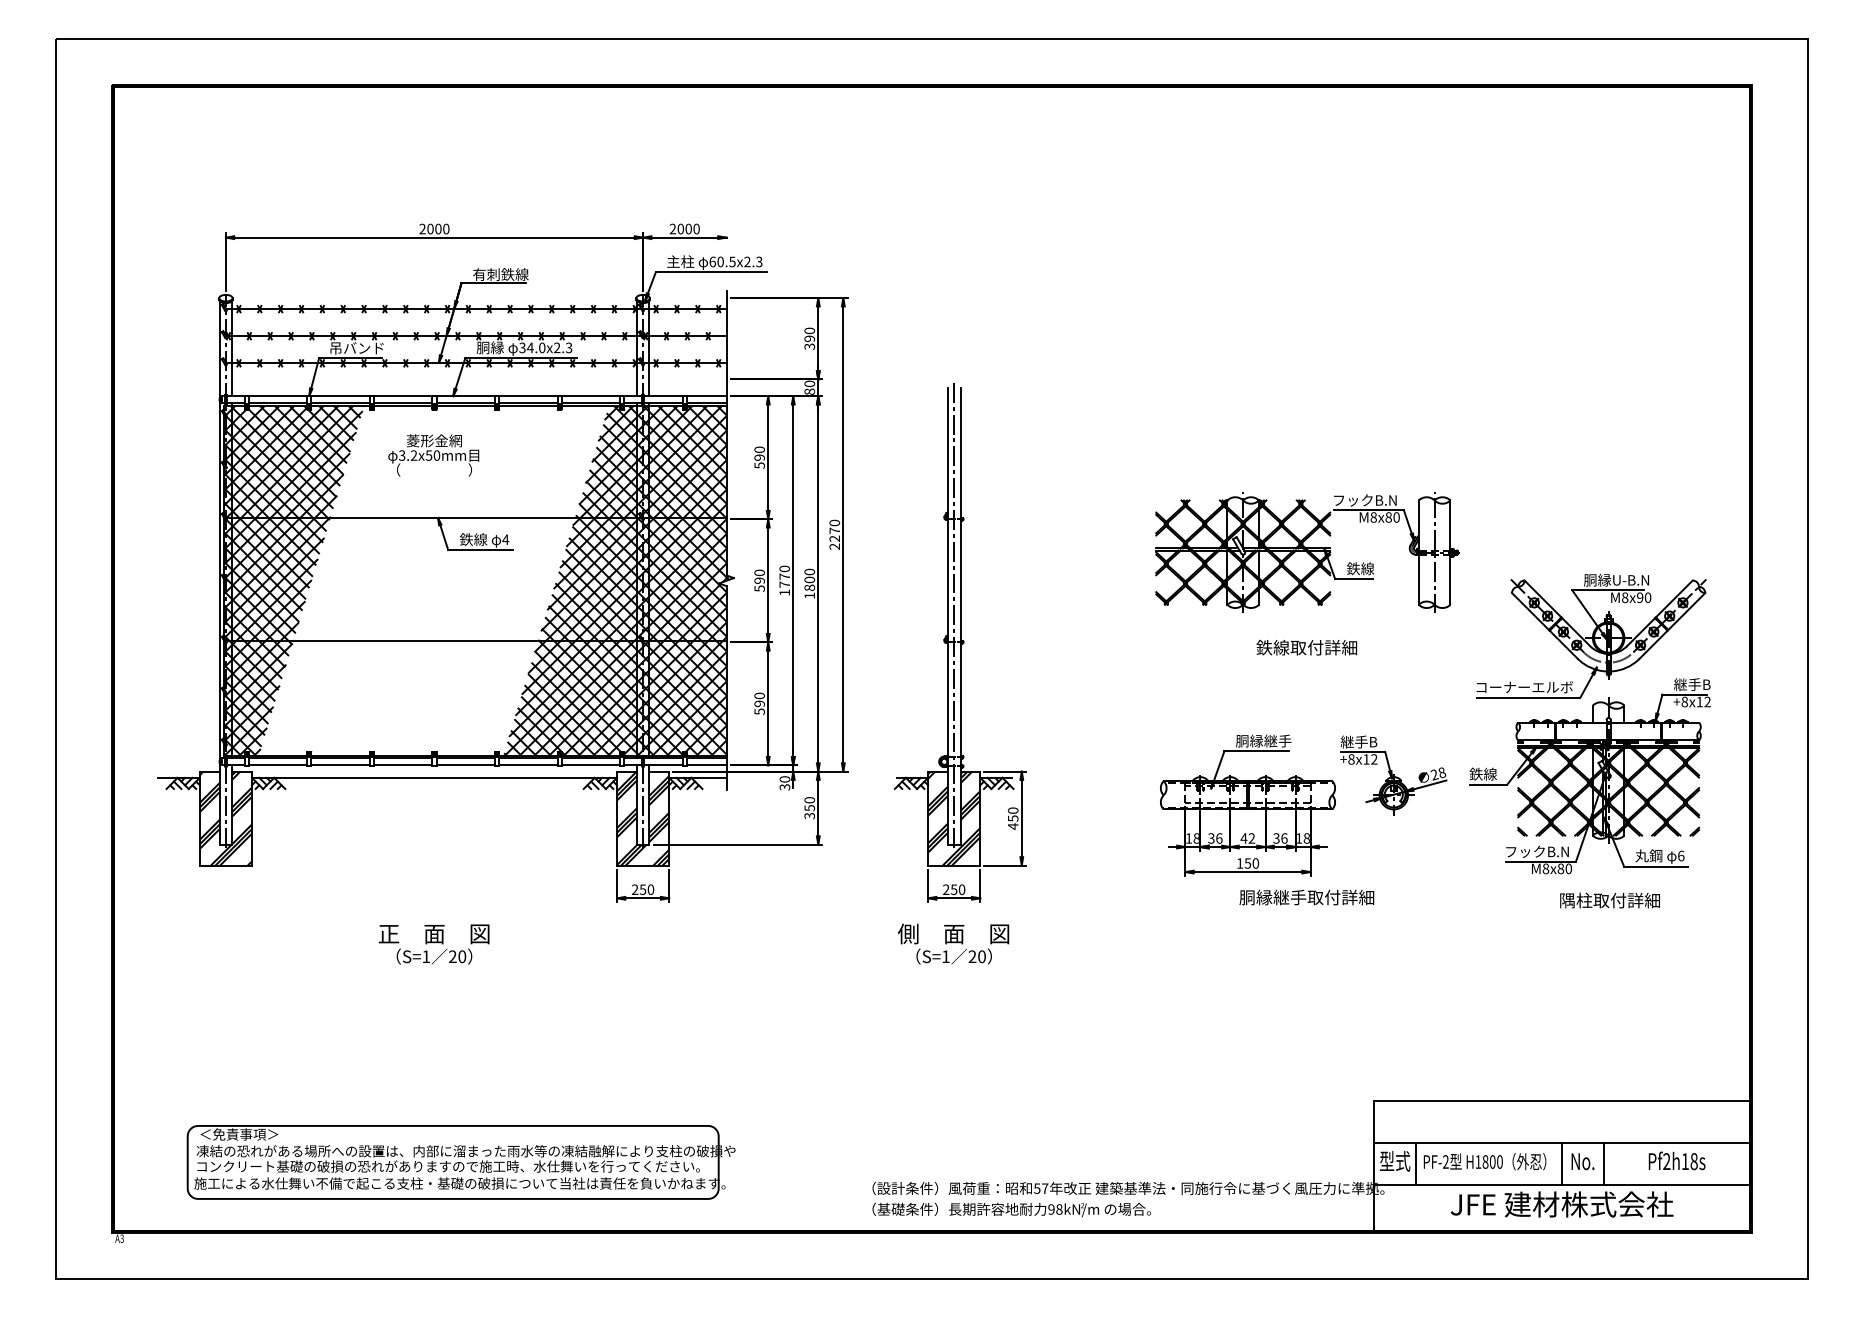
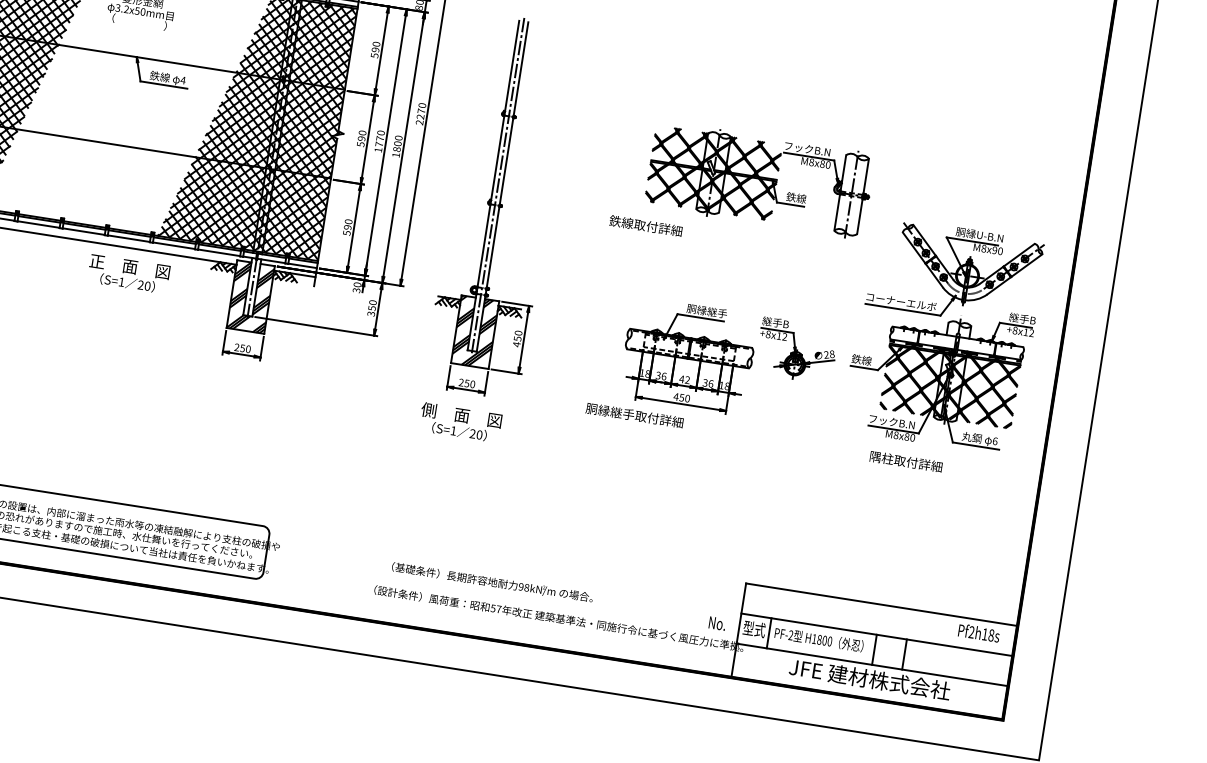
text: (1306, 647) -> (645, 225), moved
text: (1239, 863) -> (675, 396), 150 -> 450
text: (1306, 897) -> (634, 415), moved
text: (1609, 900) -> (905, 461), moved
text: (433, 944) -> (128, 274), moved
text: (1676, 1160) -> (978, 632), moved
text: (1582, 1161) -> (717, 623), moved
text: (1011, 1209) -> (492, 582), moved

